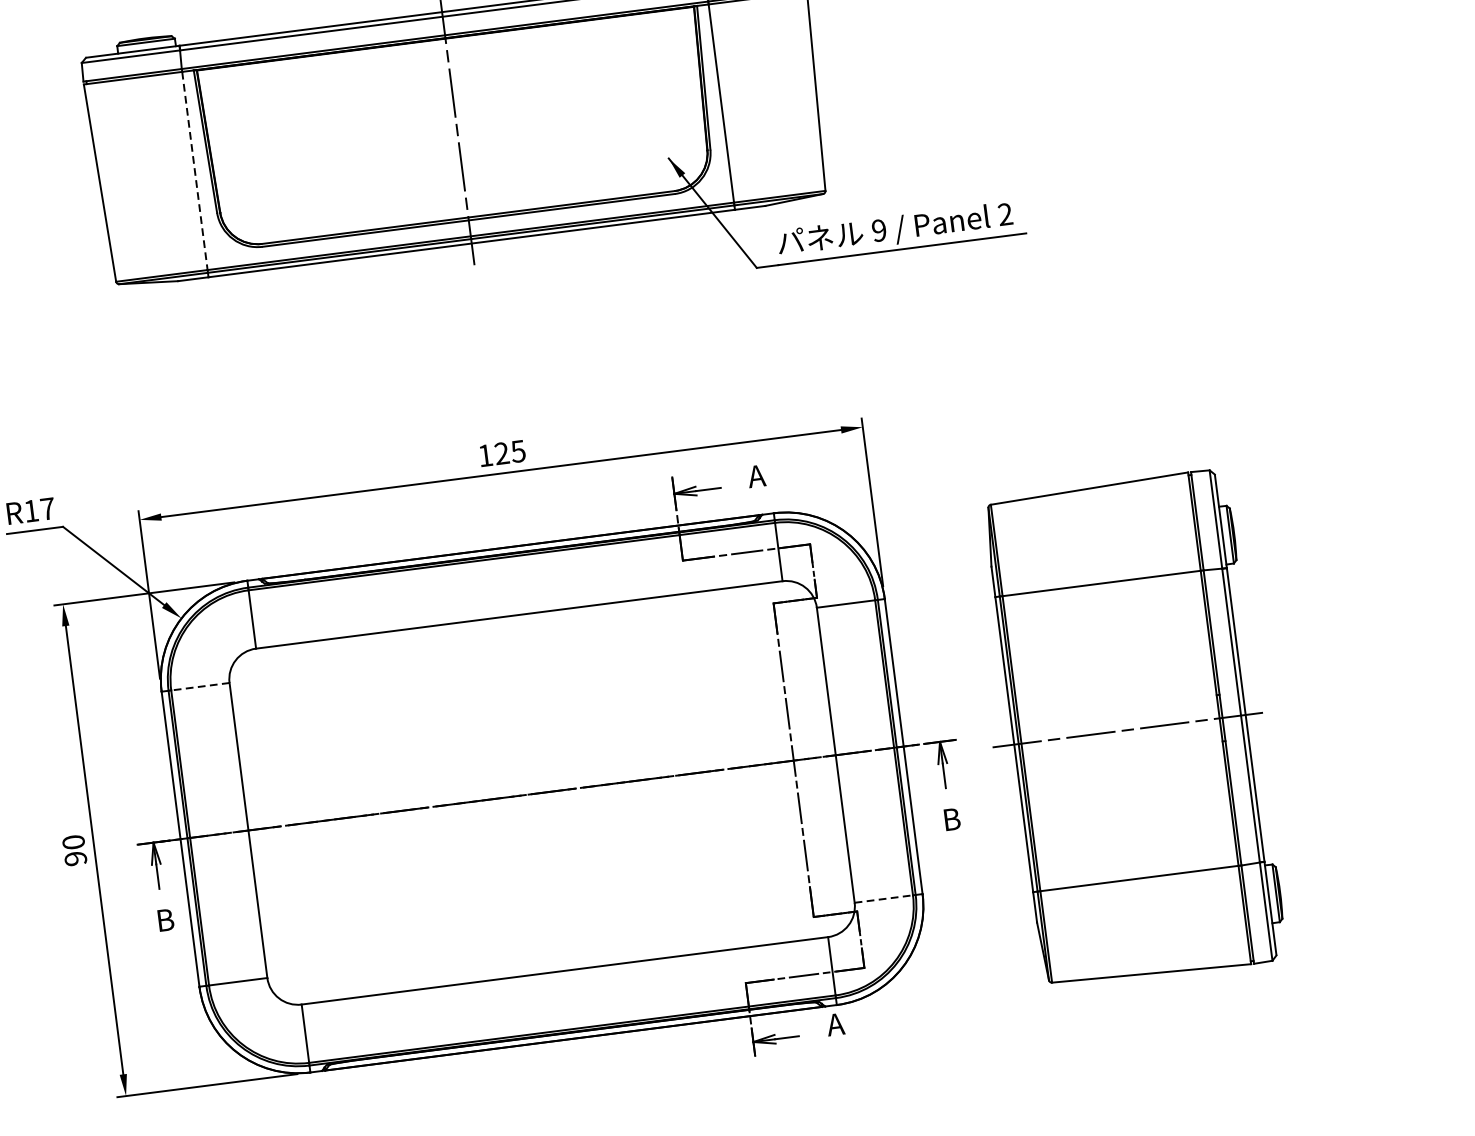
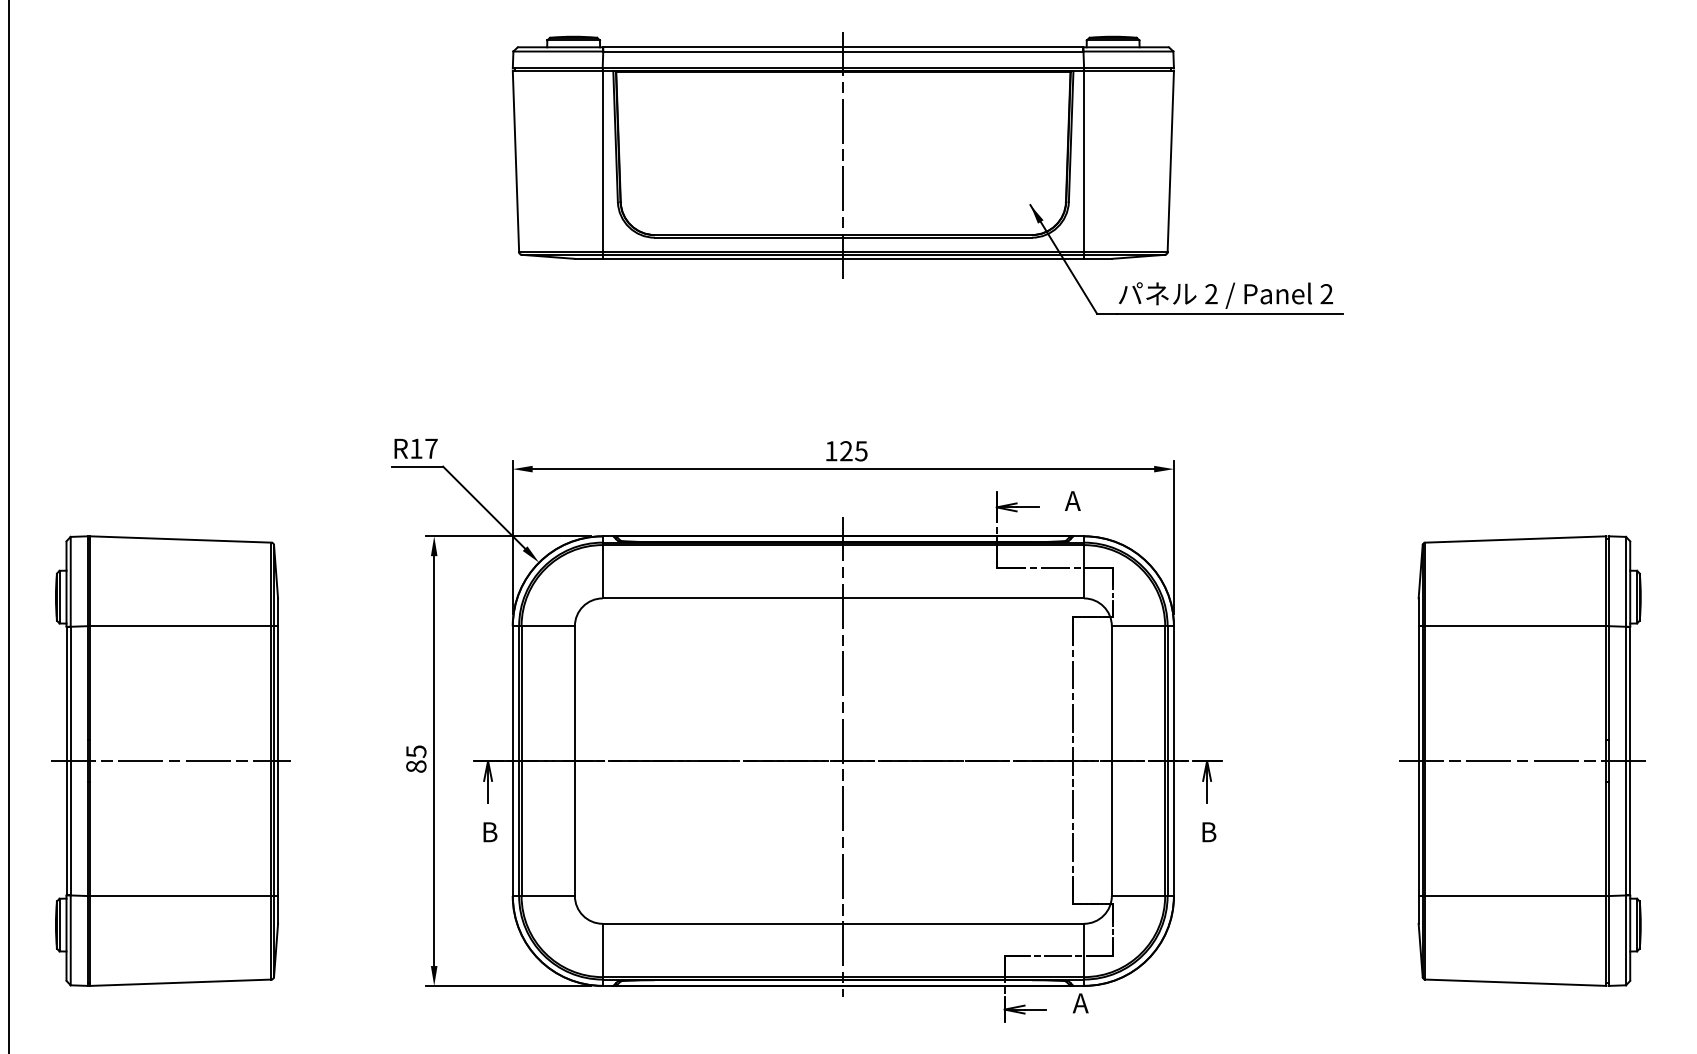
line: (194, 170) -> (602, 161), dashed -> solid
text: (879, 230) -> (1211, 294), 9 -> 2
line: (200, 686) -> (548, 626), dashed -> solid
part: (1127, 729) -> (1522, 760), moved
line: (541, 787) -> (843, 756), added
text: (74, 849) -> (416, 758), 90 -> 85
line: (883, 898) -> (1138, 895), dashed -> solid

